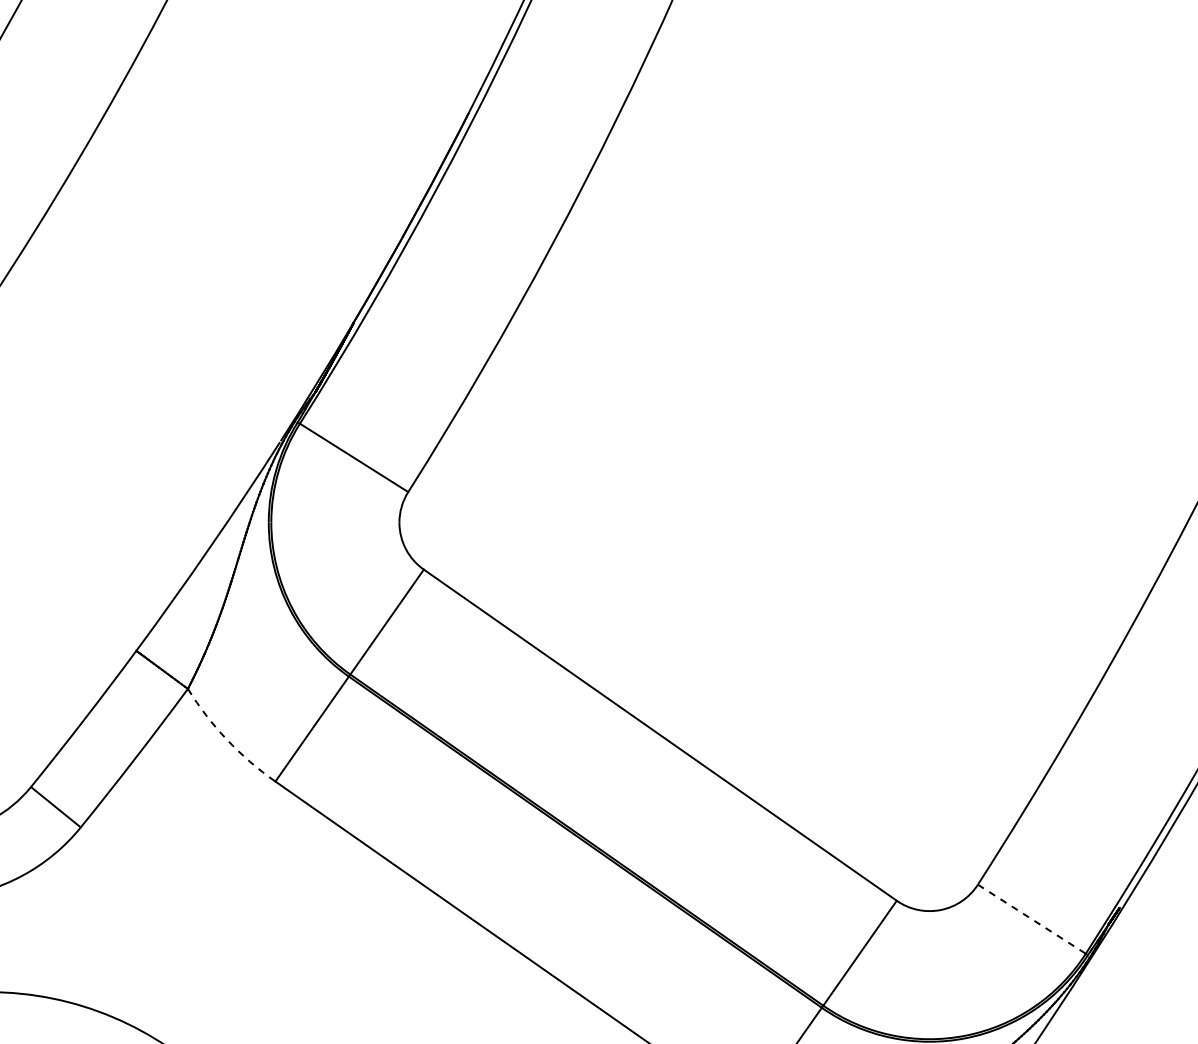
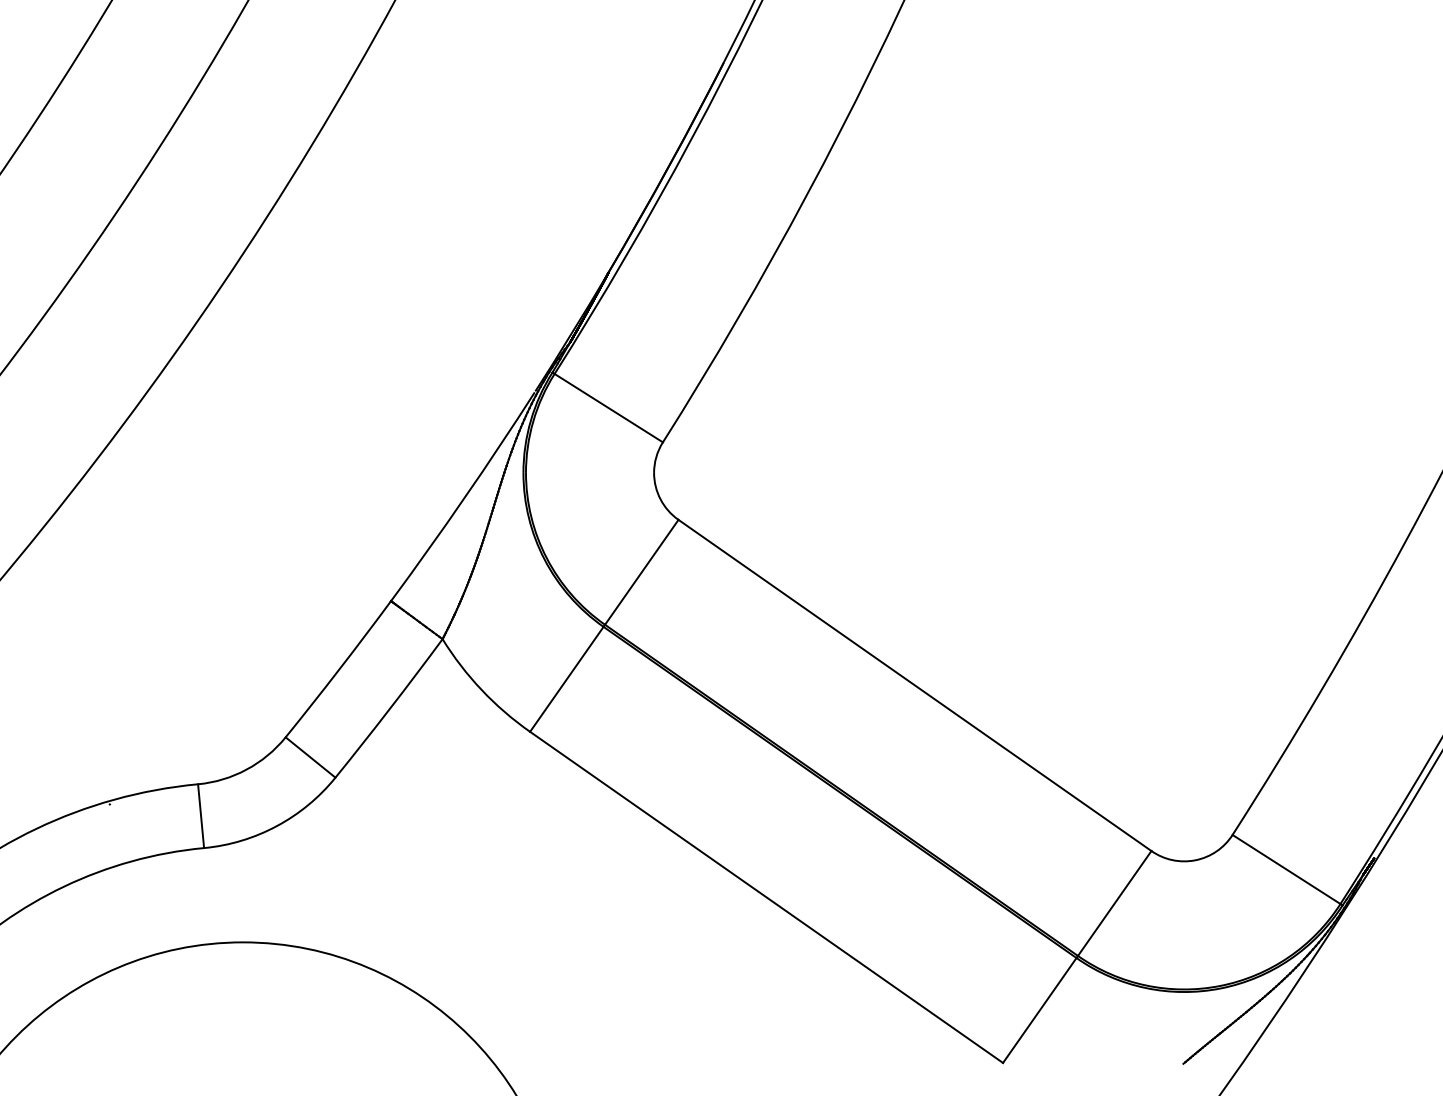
arc: (226, 739) -> (481, 689), dashed -> solid
line: (1031, 919) -> (1286, 869), dashed -> solid

